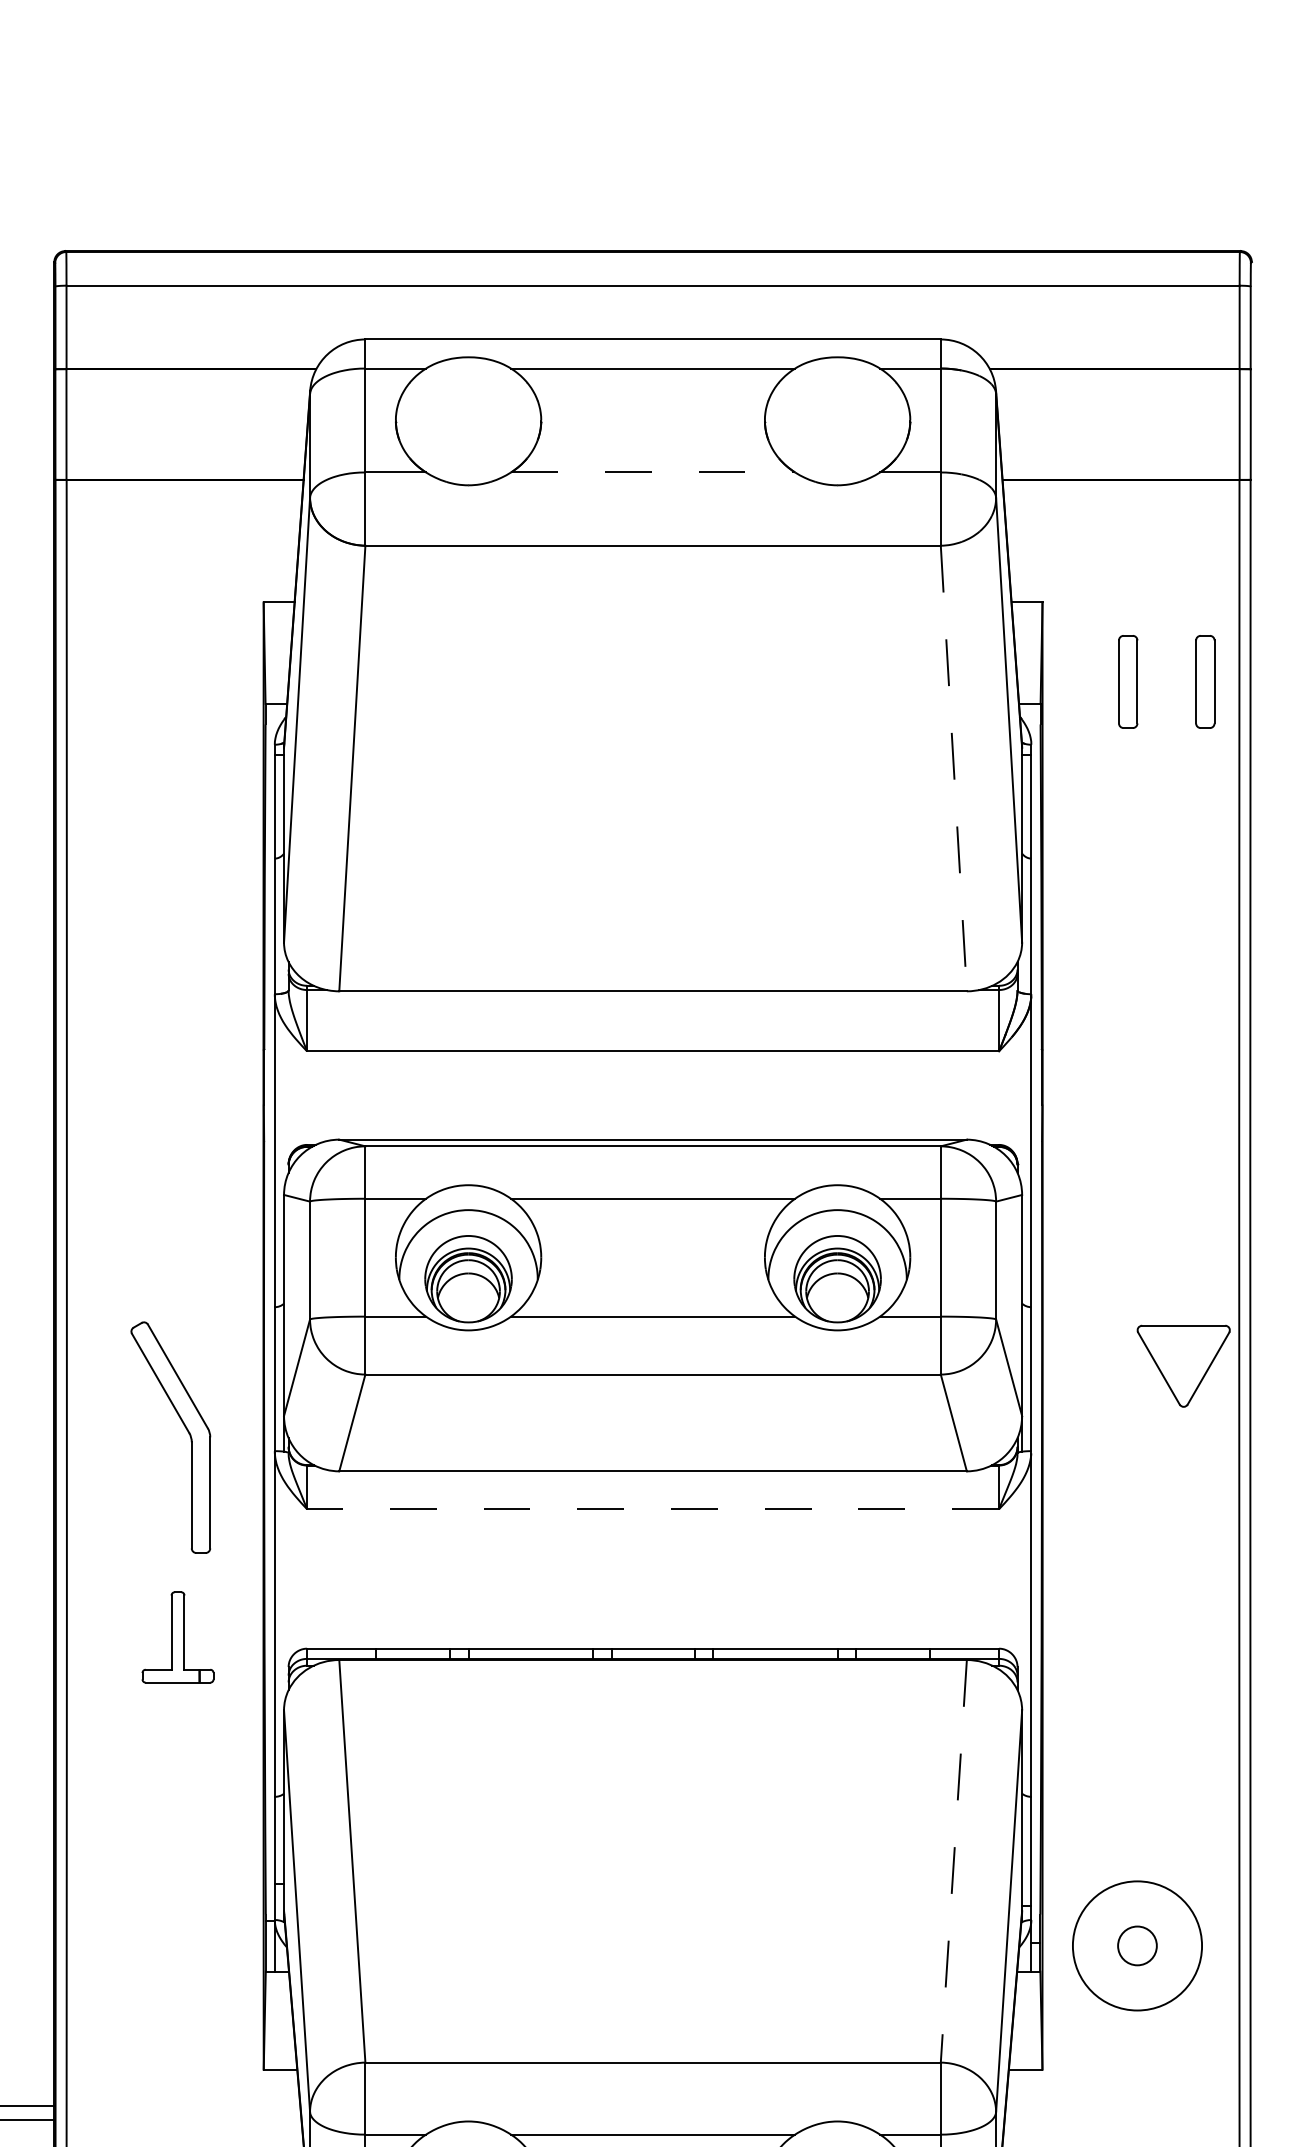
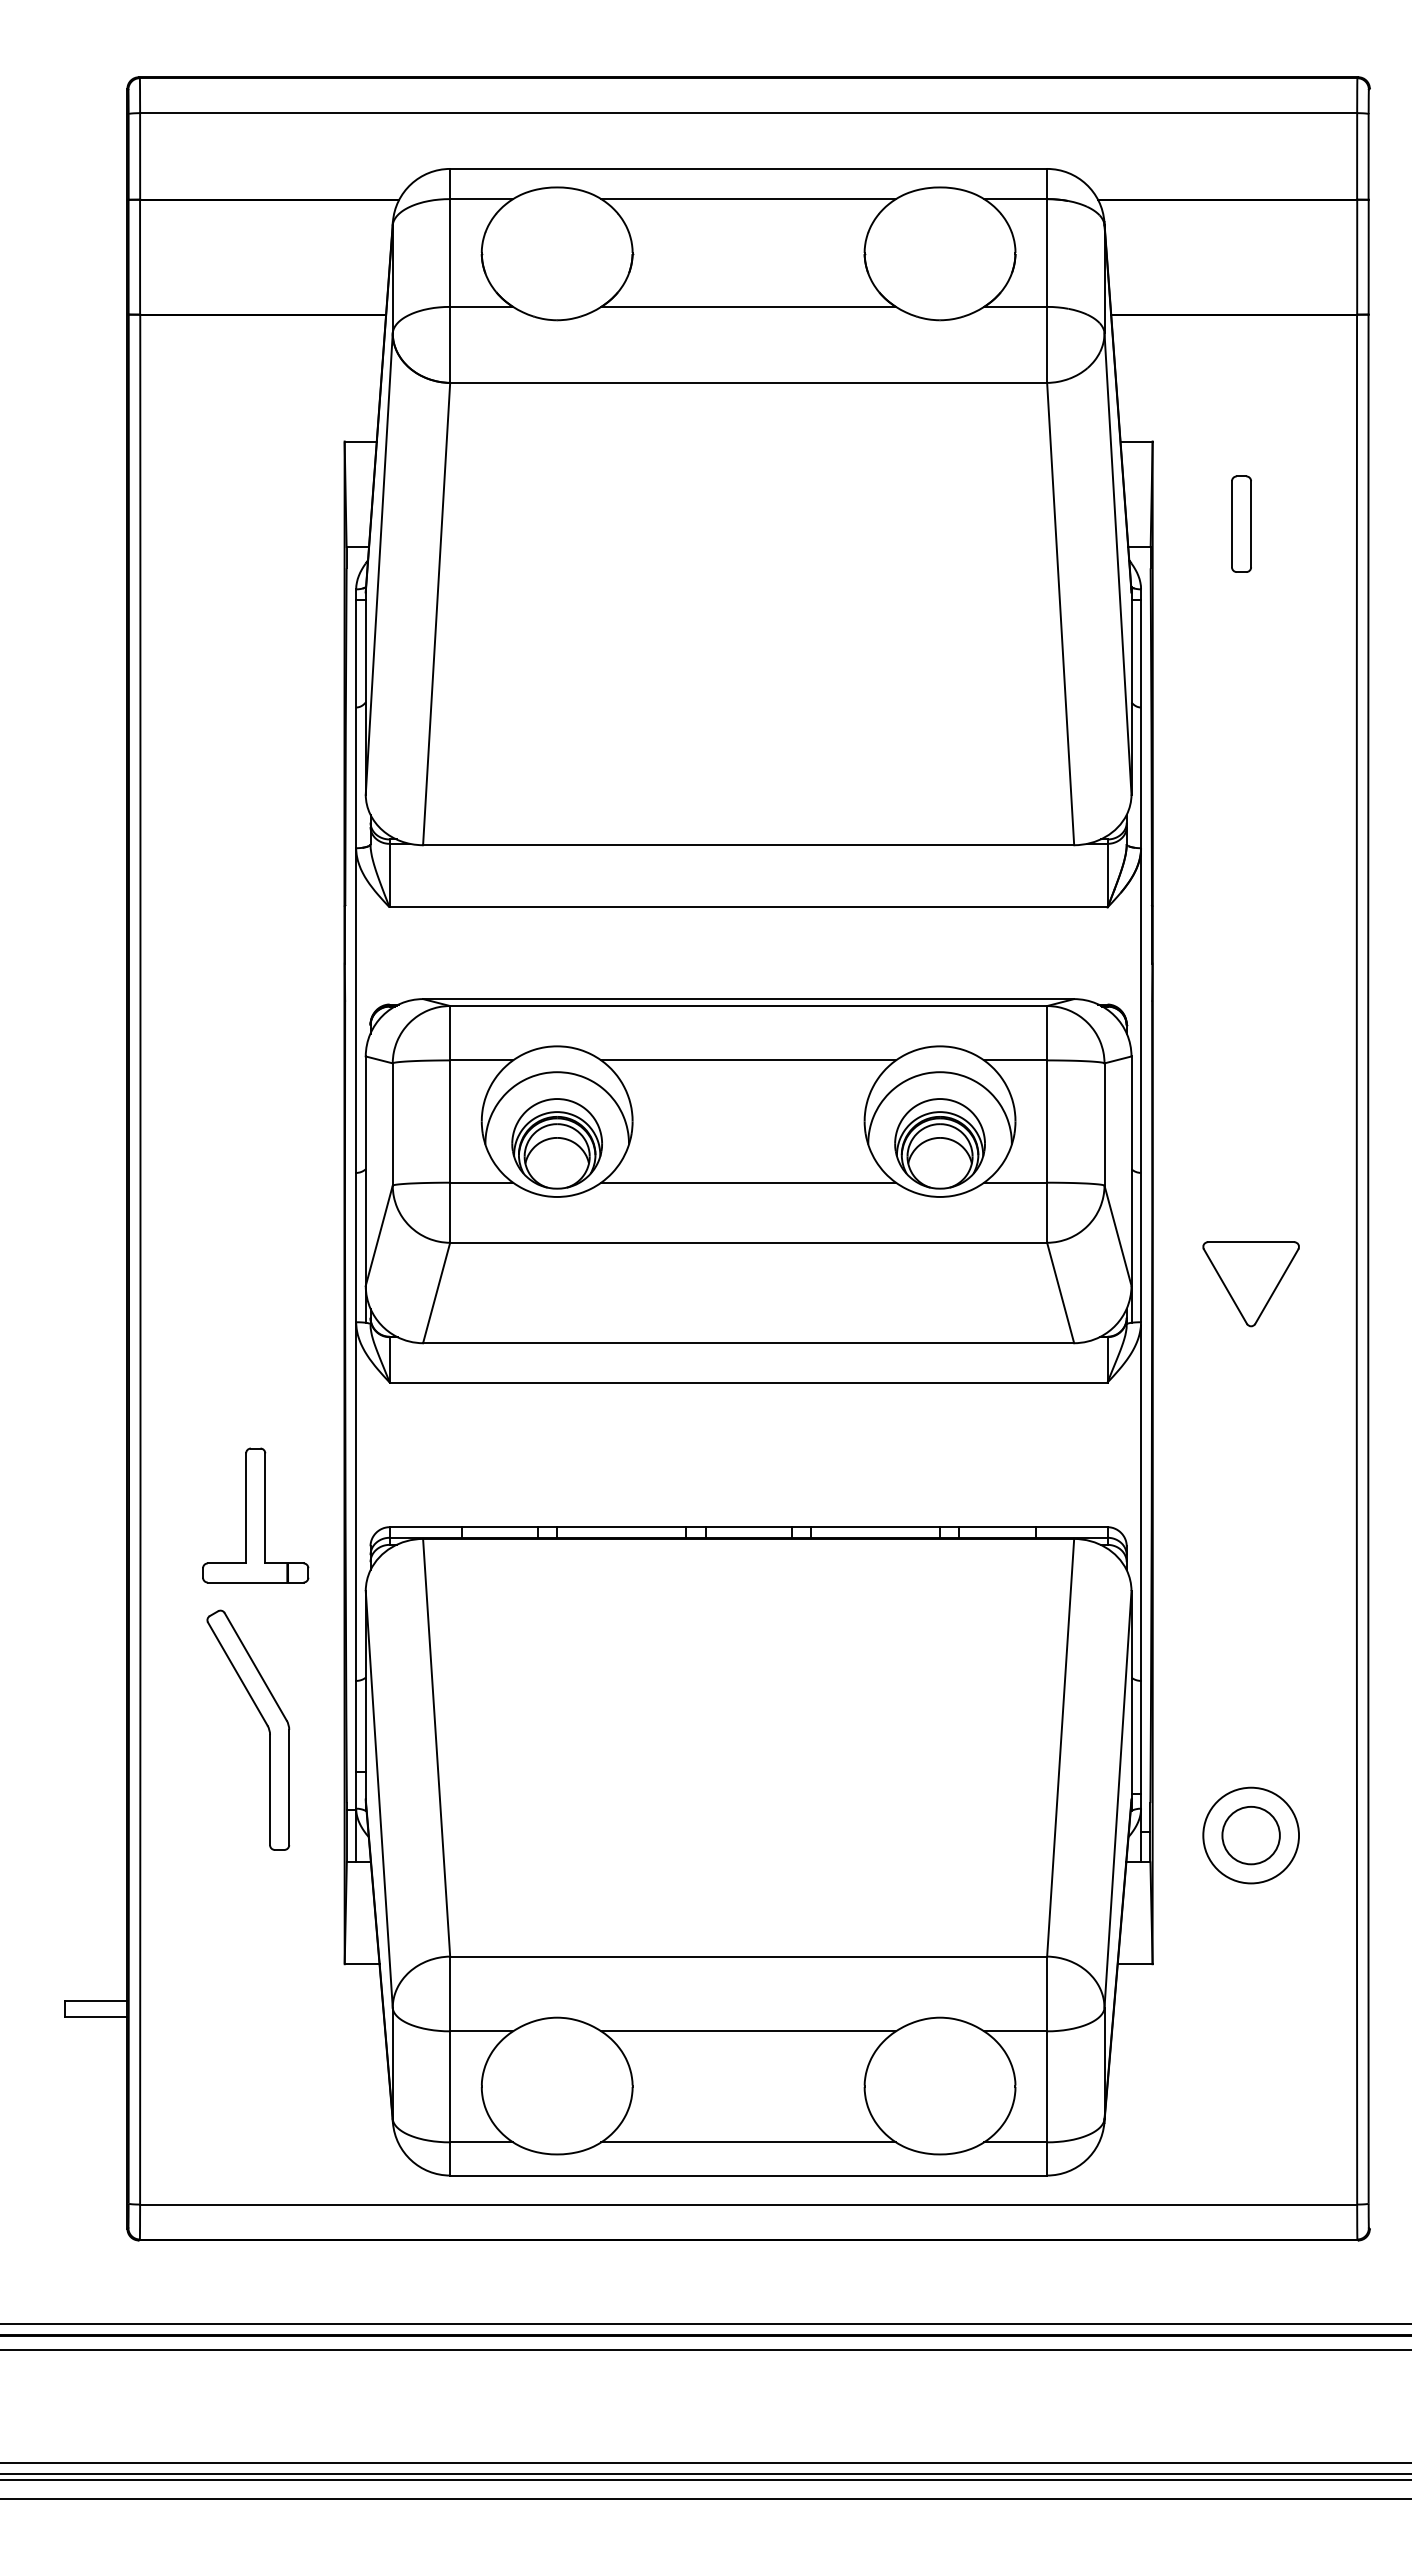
line: (653, 472) -> (749, 306), dashed -> solid
part: (1205, 681) -> (1321, 523), removed
line: (953, 768) -> (1060, 614), dashed -> solid
part: (1183, 1366) -> (1250, 1284), moved
part: (186, 1430) -> (264, 1722), moved
line: (652, 1509) -> (748, 1382), dashed -> solid
part: (177, 1637) -> (255, 1515), size x1.43
line: (953, 1862) -> (1060, 1748), dashed -> solid
circle: (1136, 1945) -> (1250, 1835), size x1.43
circle: (1137, 1945) -> (1251, 1835), size x0.71

